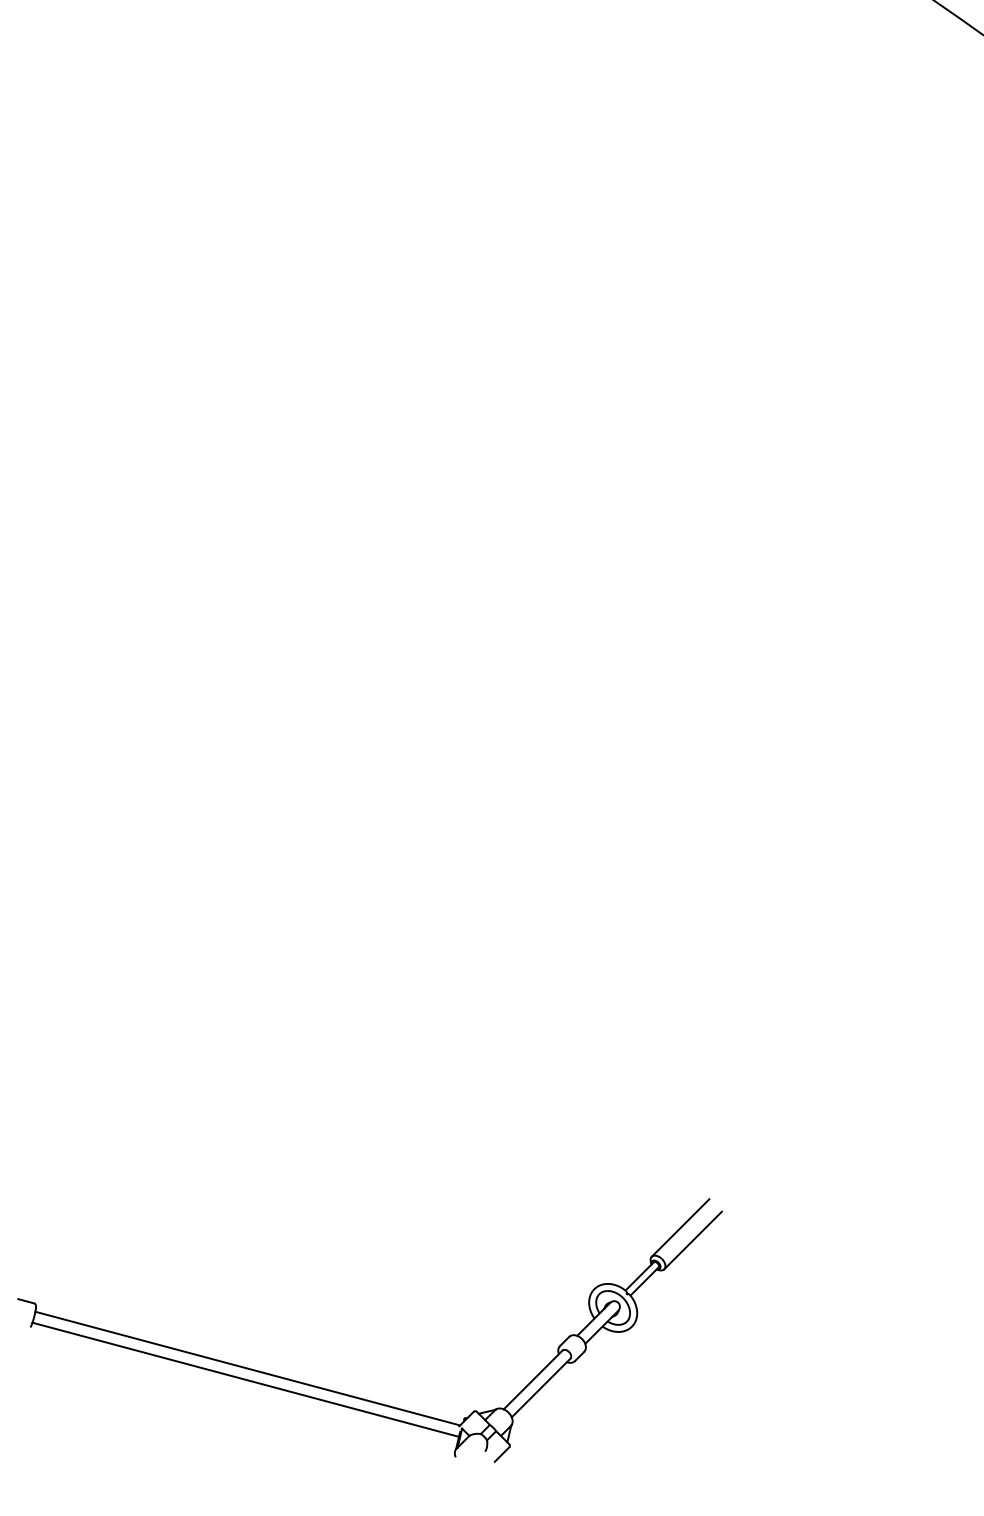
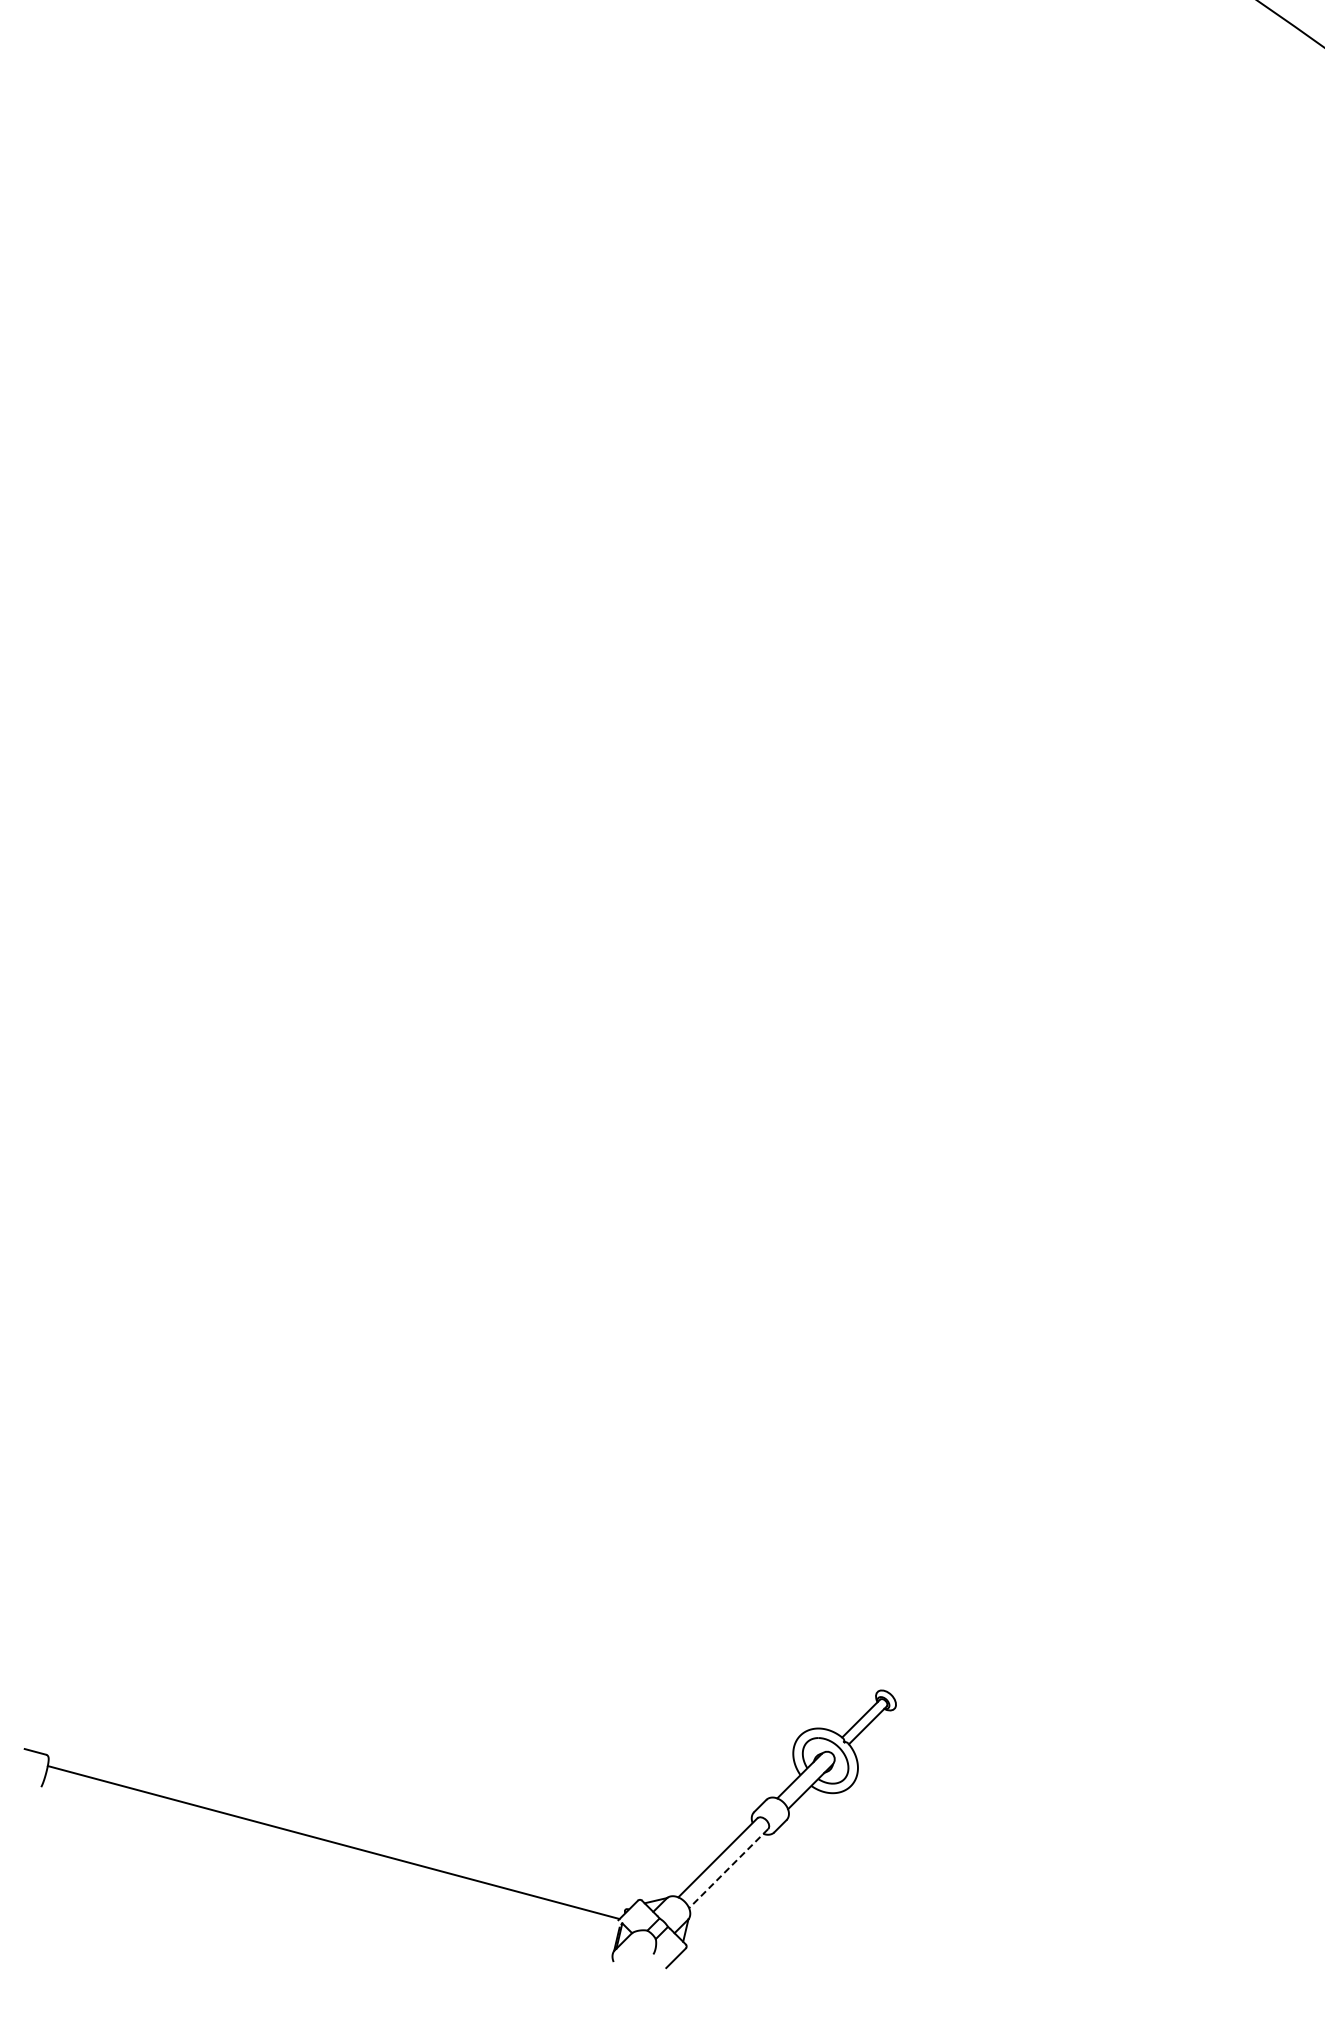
line: (680, 1228) -> (916, 1653), removed
line: (693, 1240) -> (933, 1669), removed
line: (245, 1379) -> (330, 1857), removed
line: (541, 1387) -> (728, 1868), solid -> dashed

